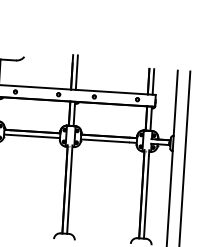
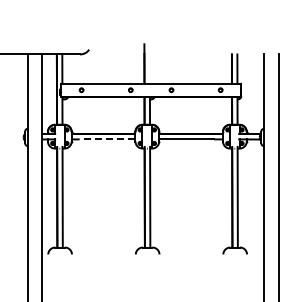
line: (76, 72) -> (149, 63), removed
line: (35, 136) -> (107, 139), solid -> dashed

